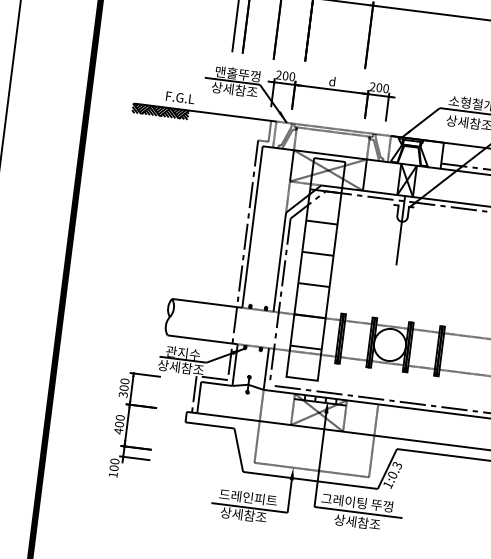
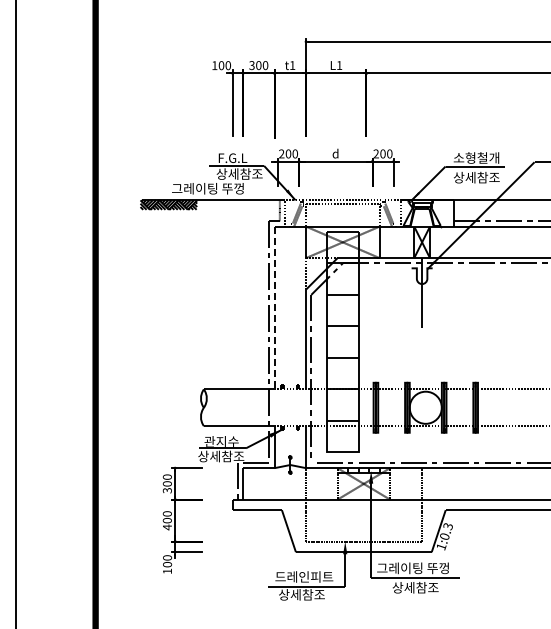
text: (237, 73) -> (240, 157), 맨홀뚜껑 -> F.G.L
text: (200, 100) -> (207, 188), F.G.L -> 그레이팅 뚜껑
line: (252, 227) -> (274, 308), solid -> dashed

